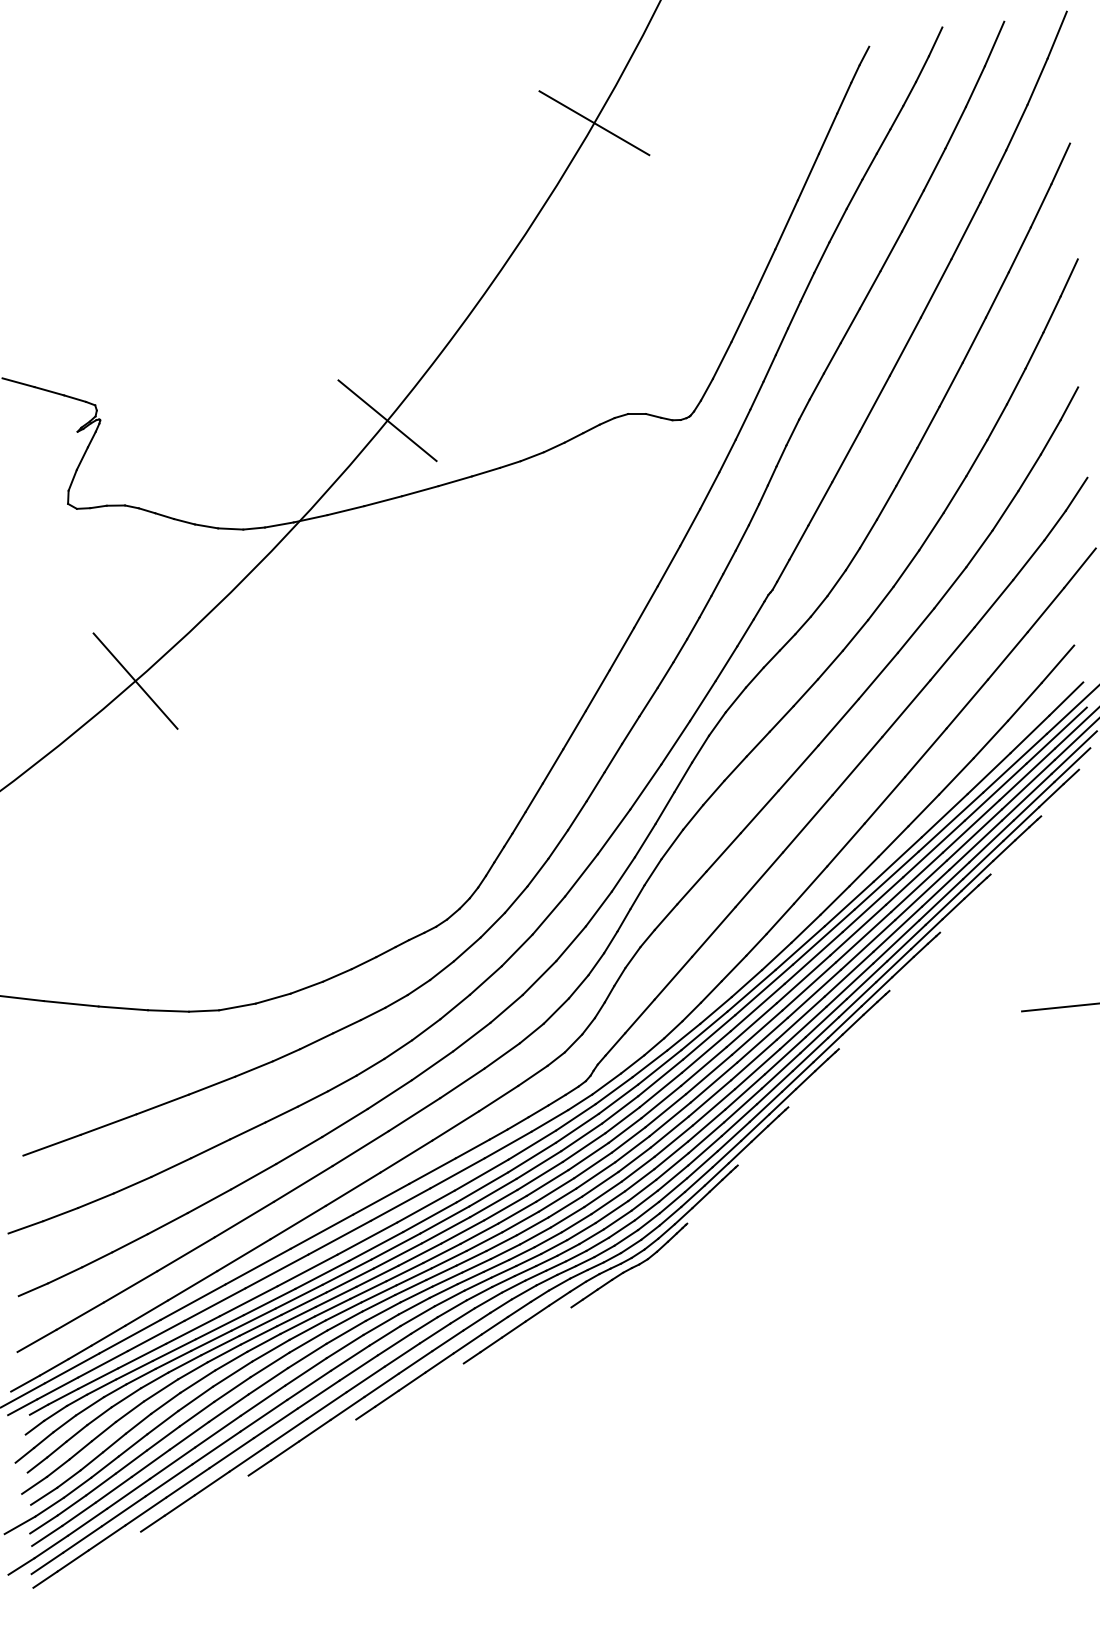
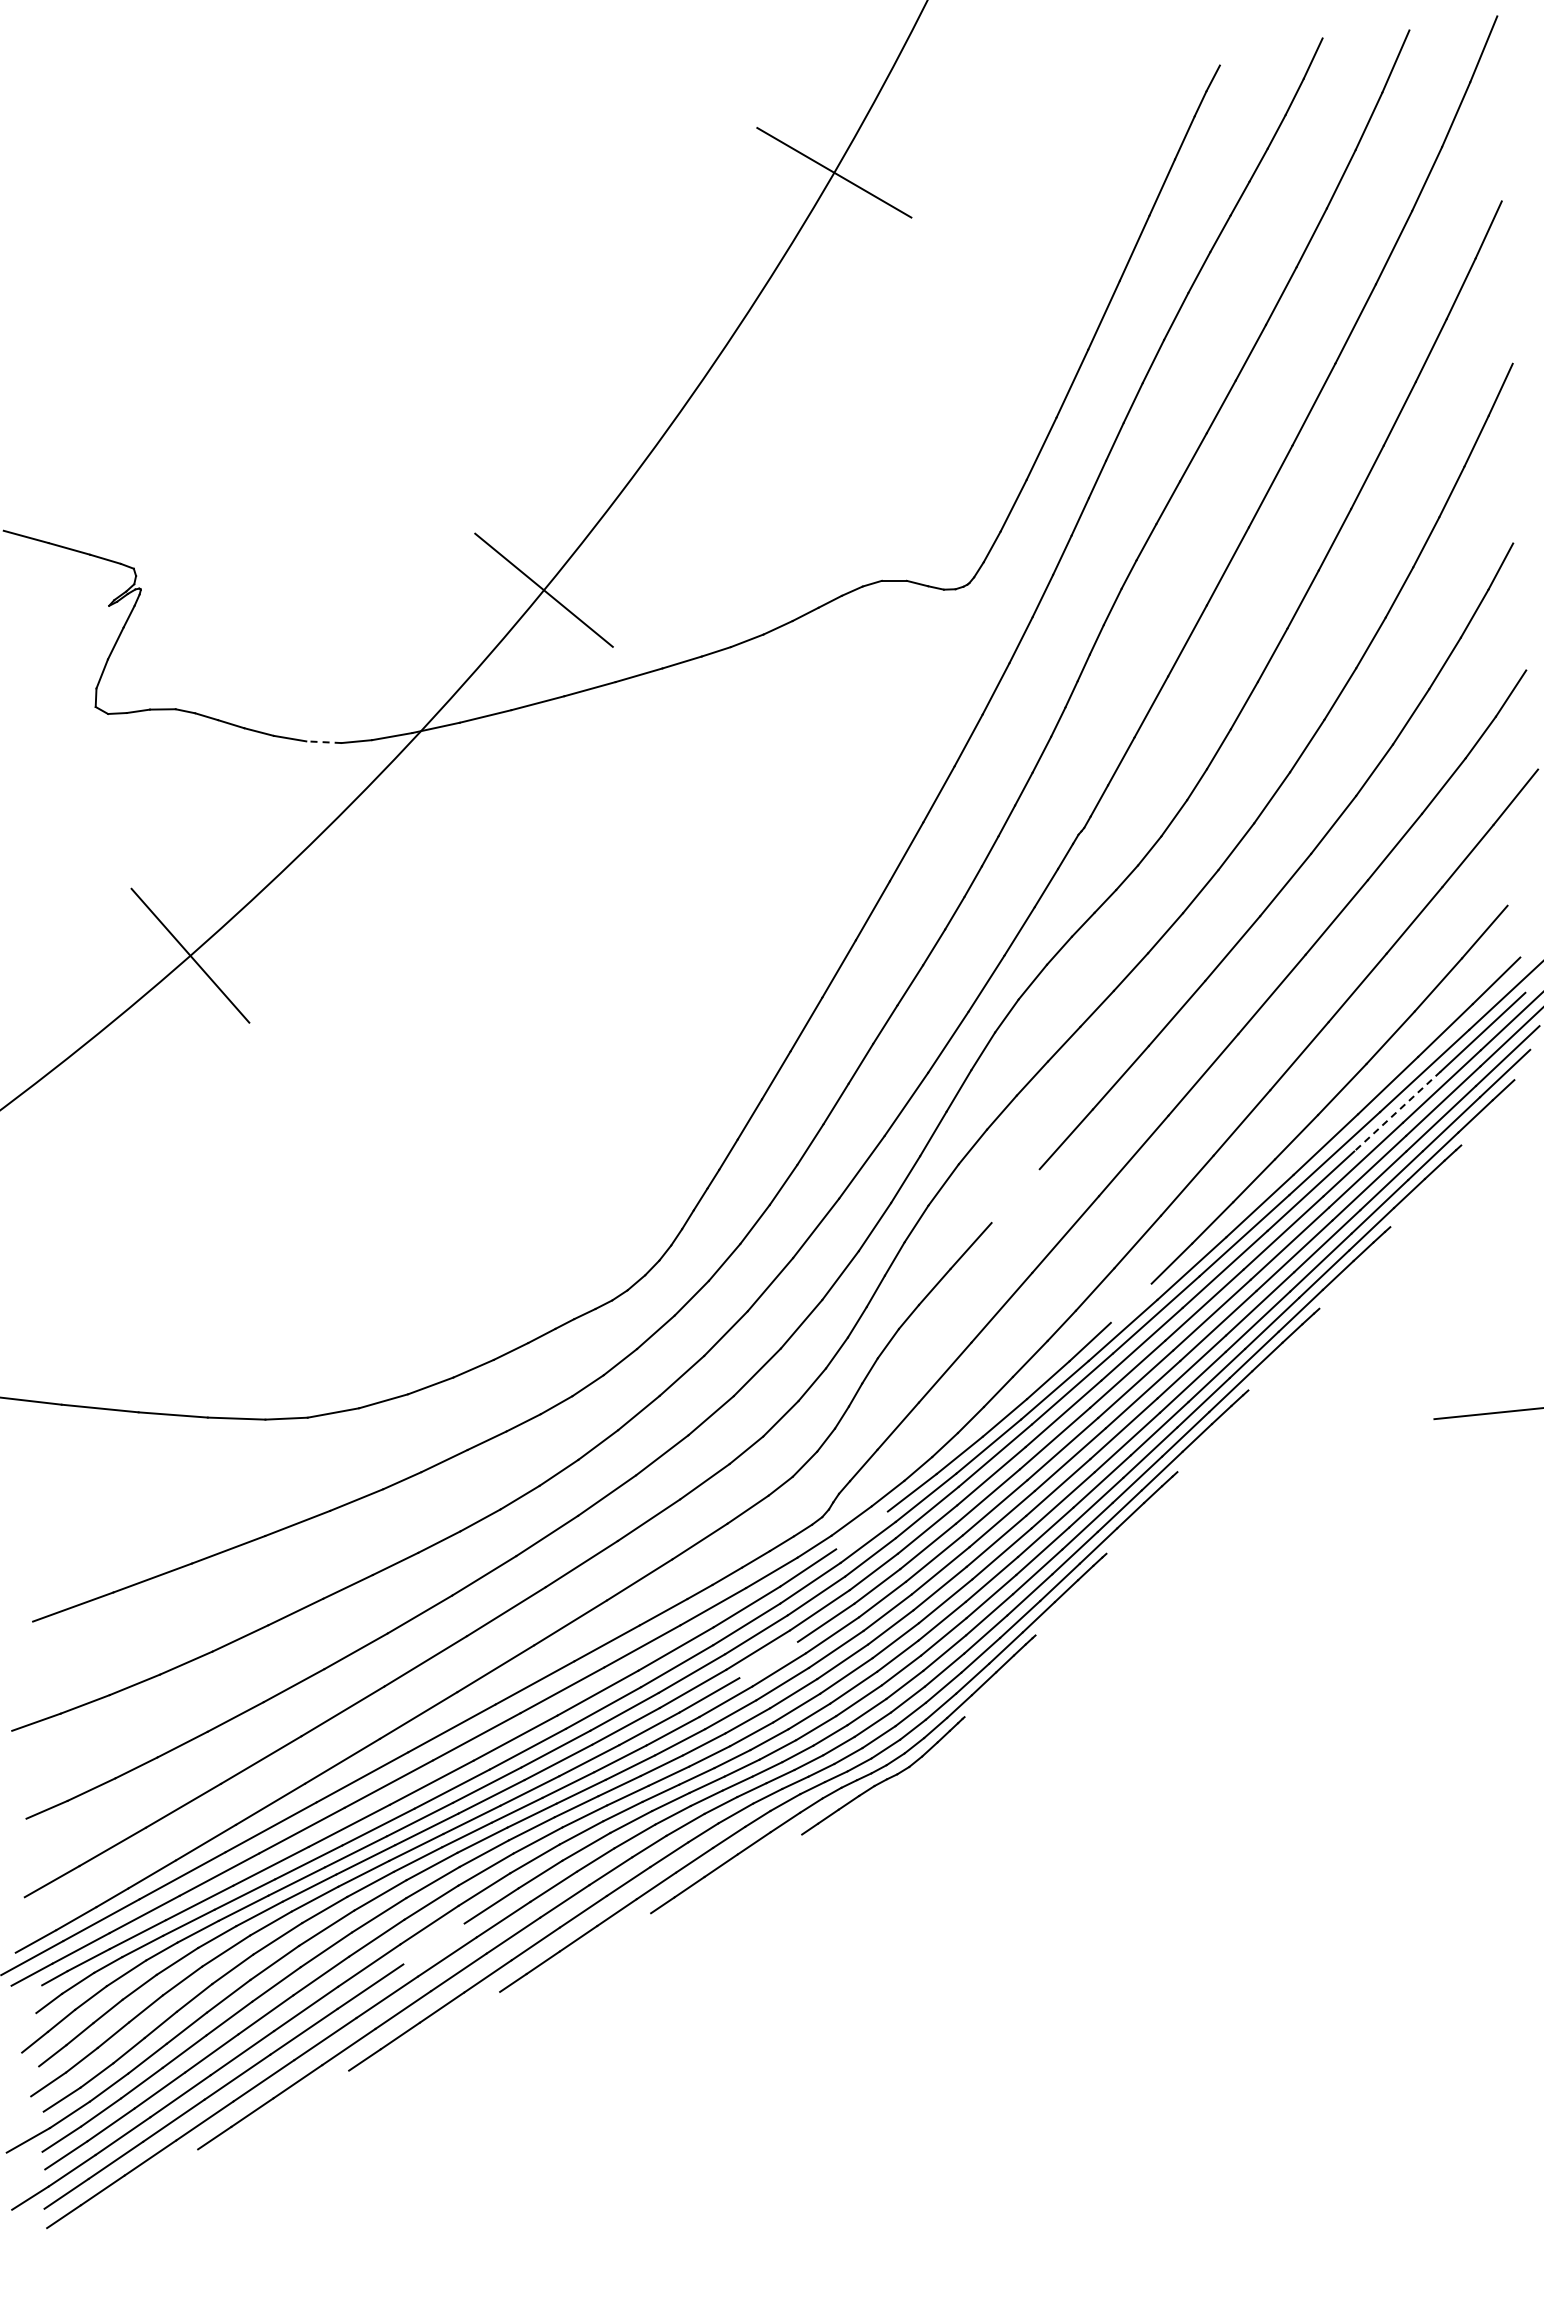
line: (231, 529) -> (324, 742), solid -> dashed
line: (995, 792) -> (1397, 1111), solid -> dashed
line: (723, 852) -> (1015, 1196), removed
line: (805, 928) -> (1130, 1302), removed
line: (613, 1090) -> (861, 1530), removed
line: (547, 1182) -> (768, 1659), removed
line: (308, 1385) -> (433, 1943), removed

